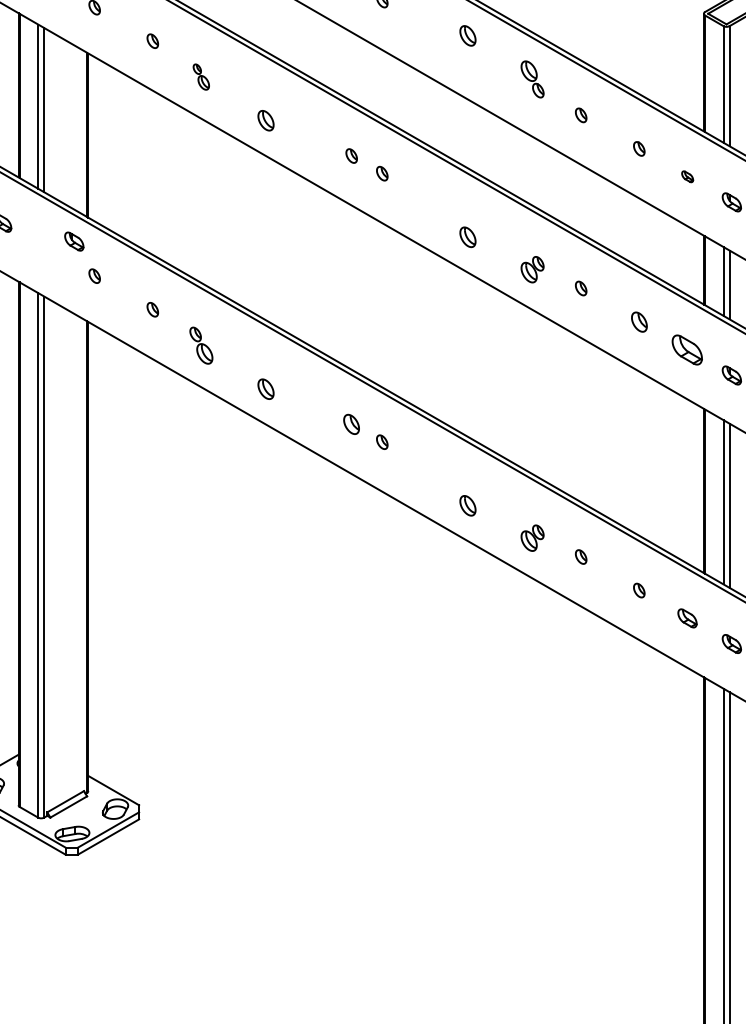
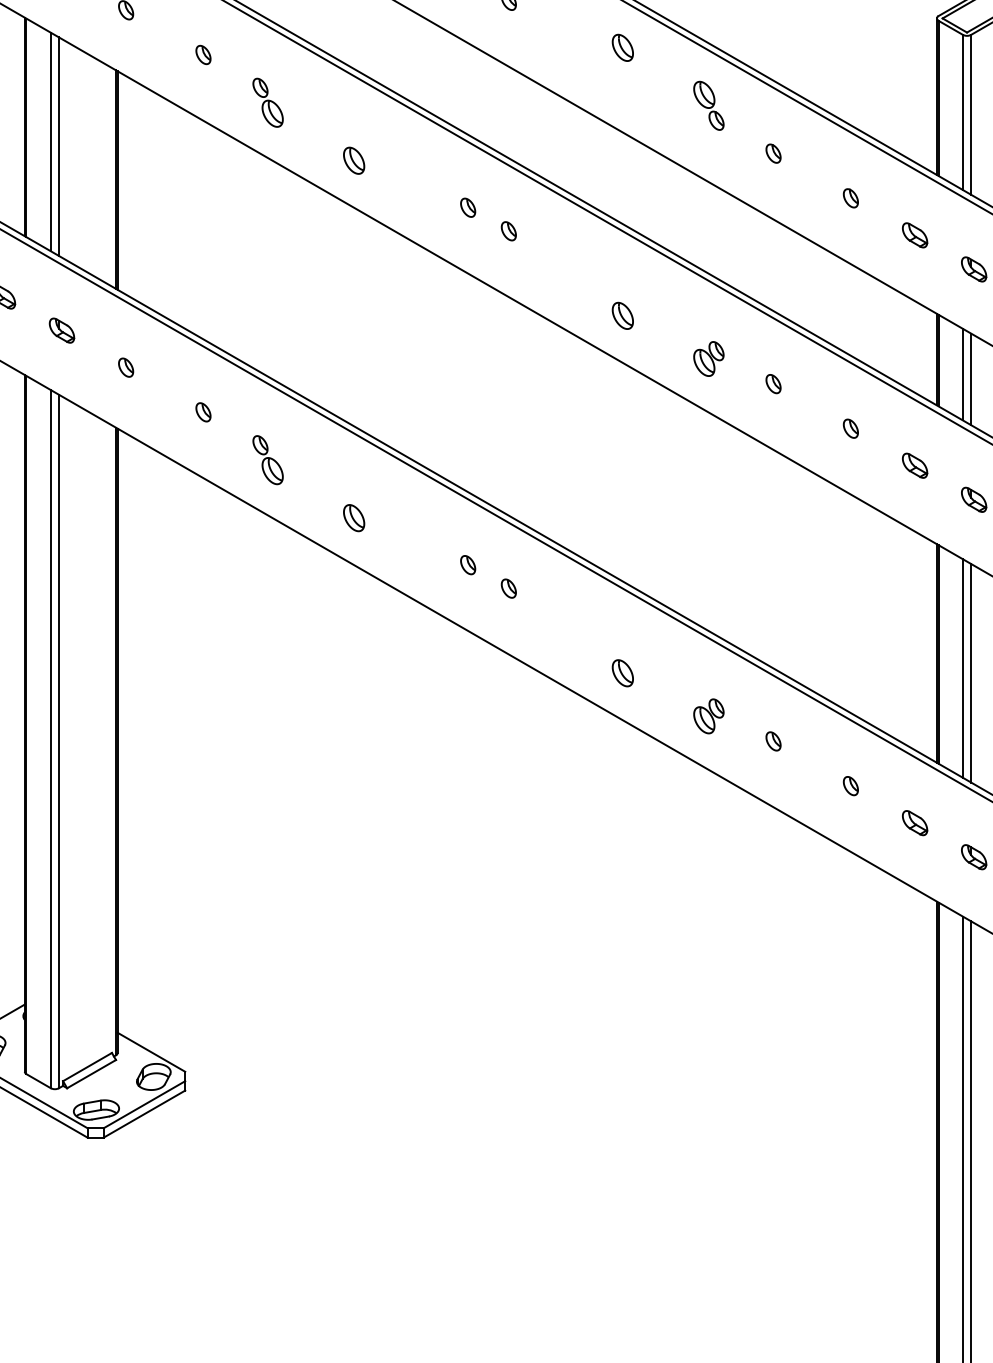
part: (200, 76) -> (267, 102), size x1.43
part: (687, 176) -> (915, 235), size x1.67
part: (73, 241) -> (61, 330), moved
part: (638, 321) -> (850, 428), size x0.71
part: (687, 349) -> (915, 465), size x0.62
part: (351, 424) -> (468, 565), size x0.71

